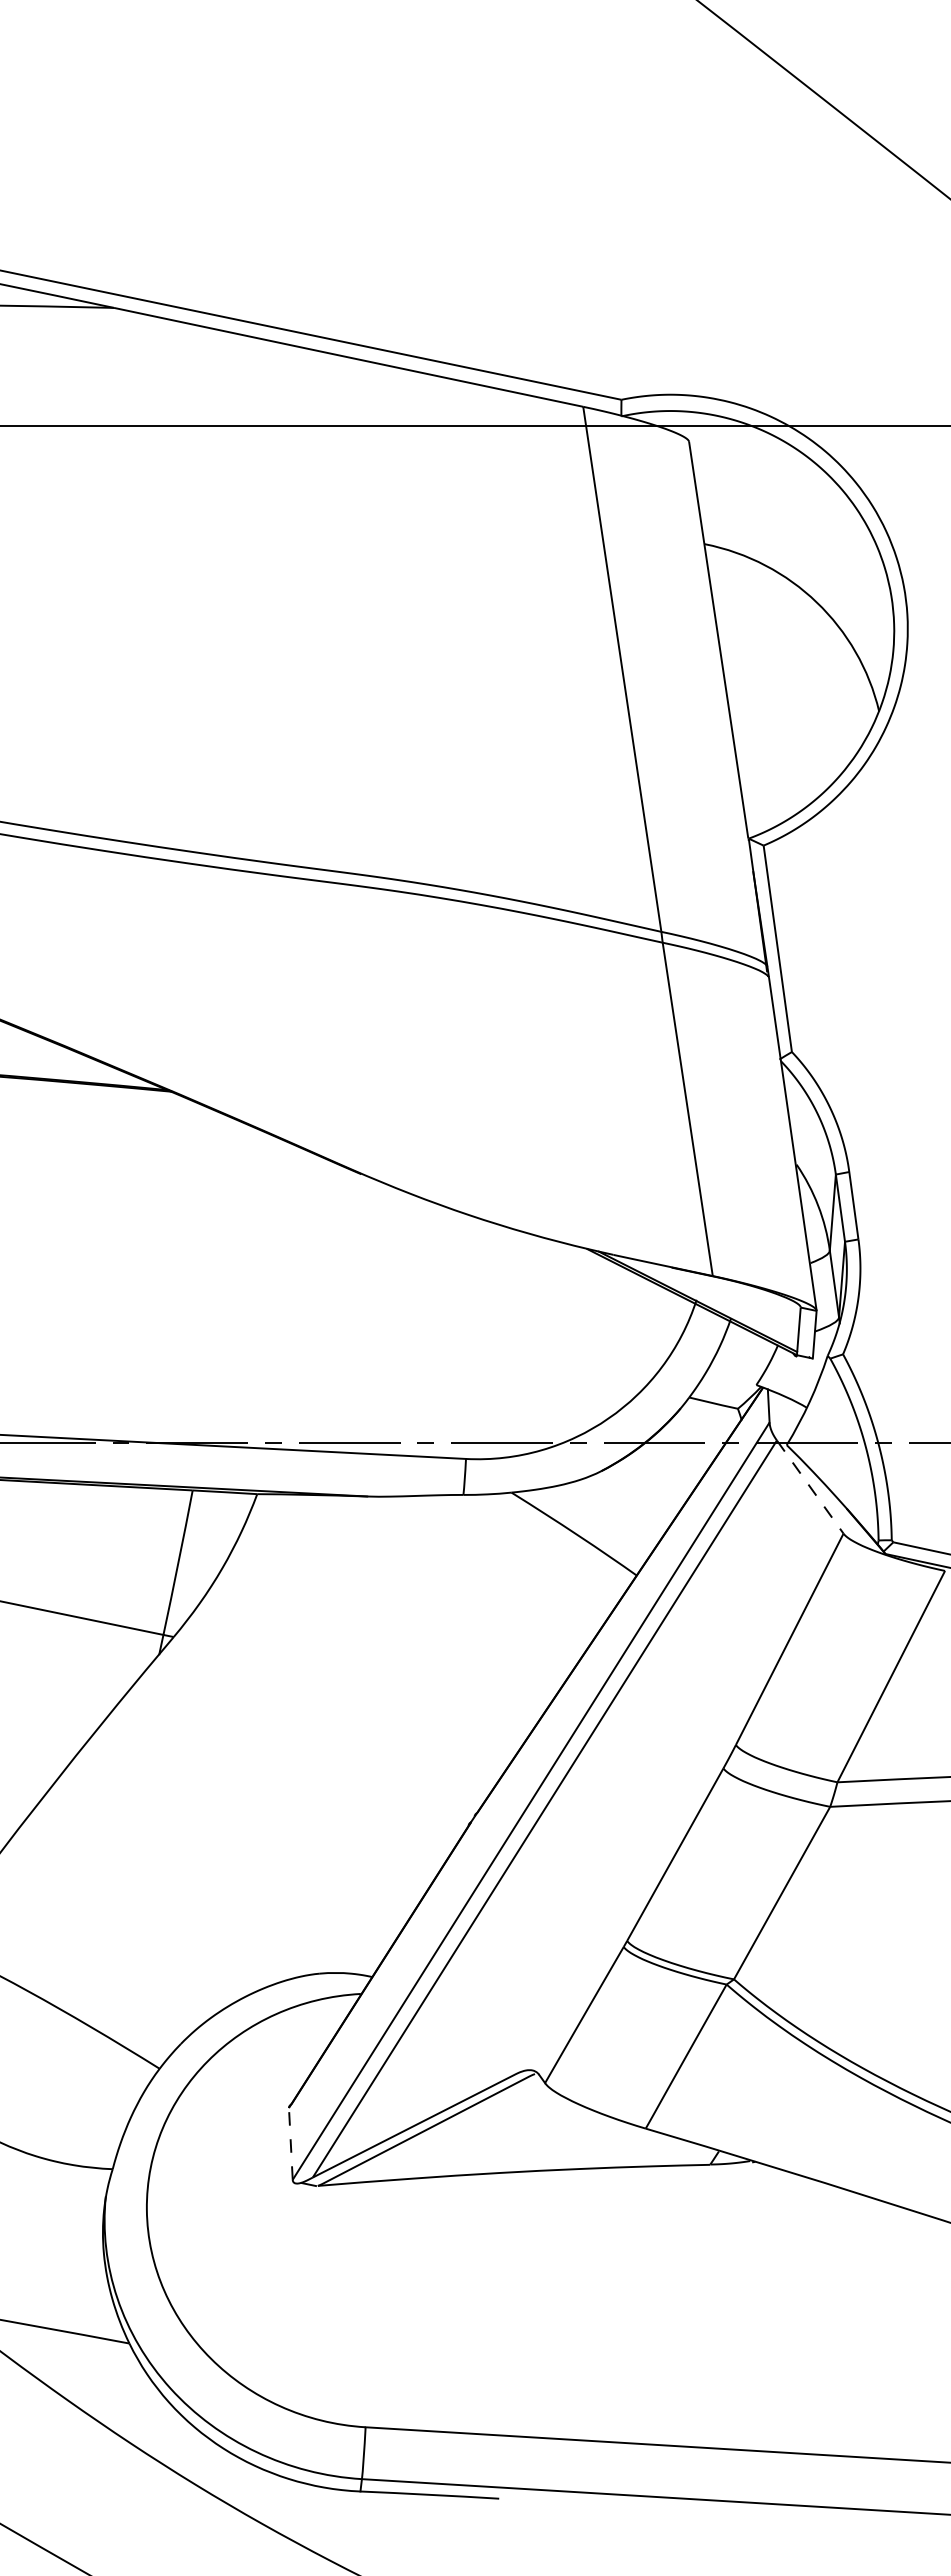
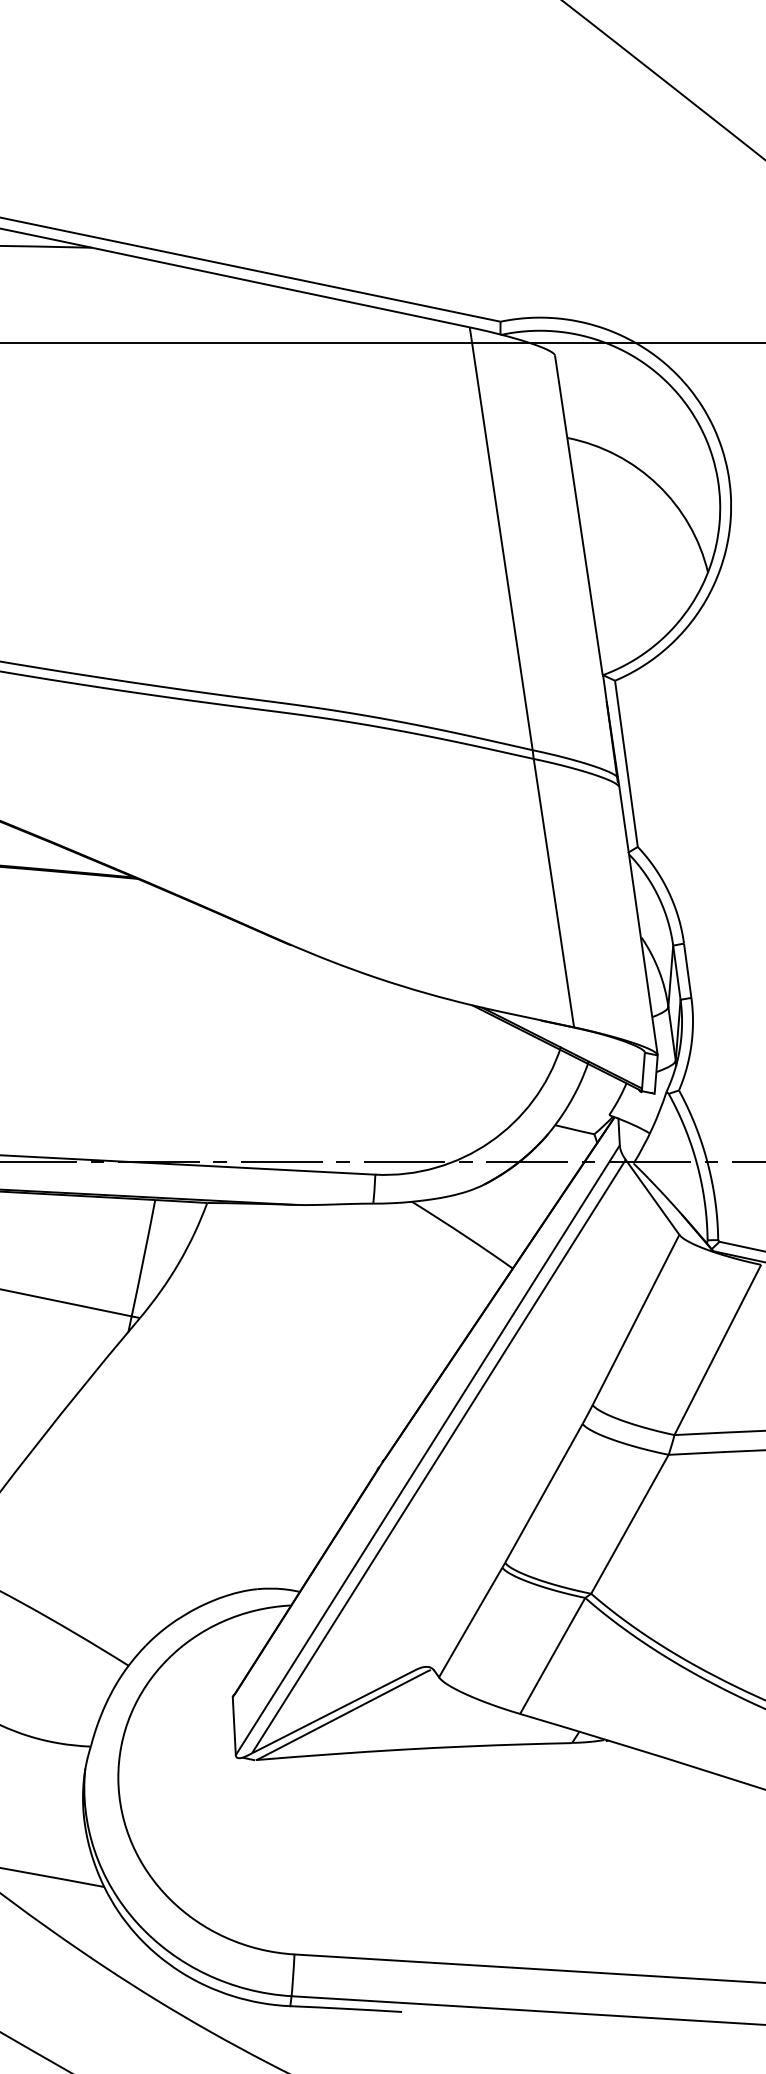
line: (810, 1487) -> (652, 1197), dashed -> solid
line: (290, 2143) -> (234, 1725), dashed -> solid

